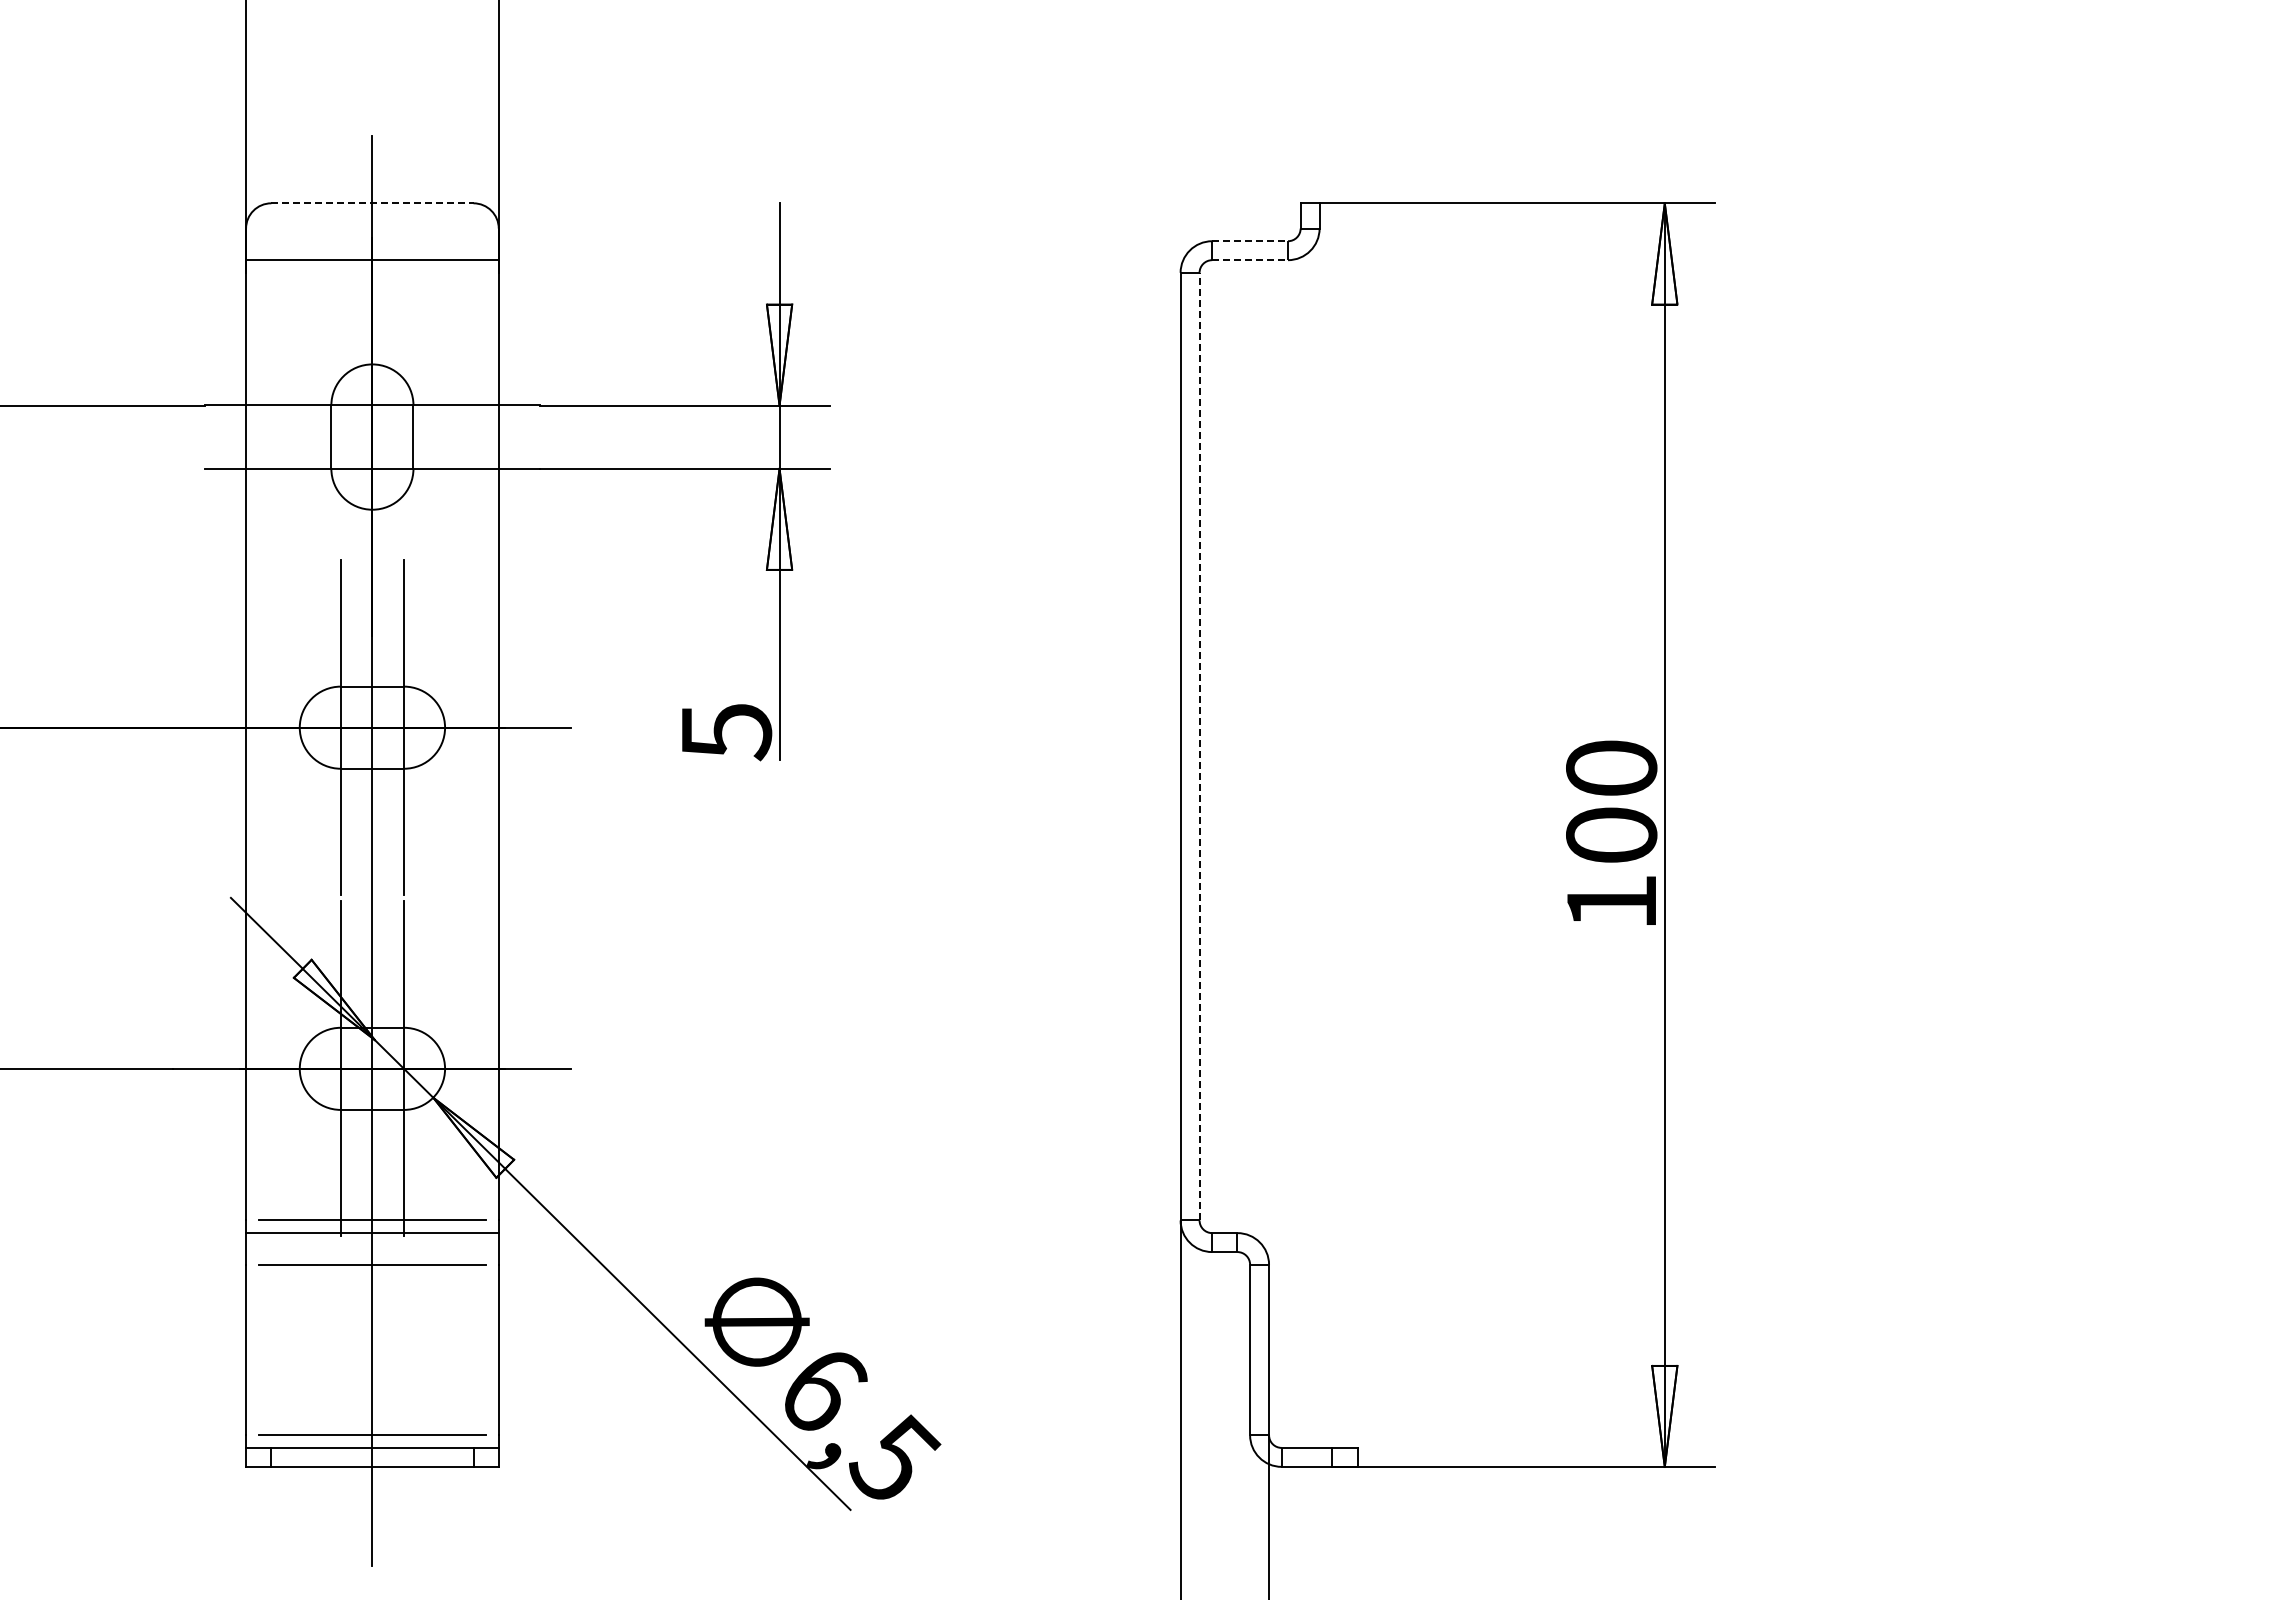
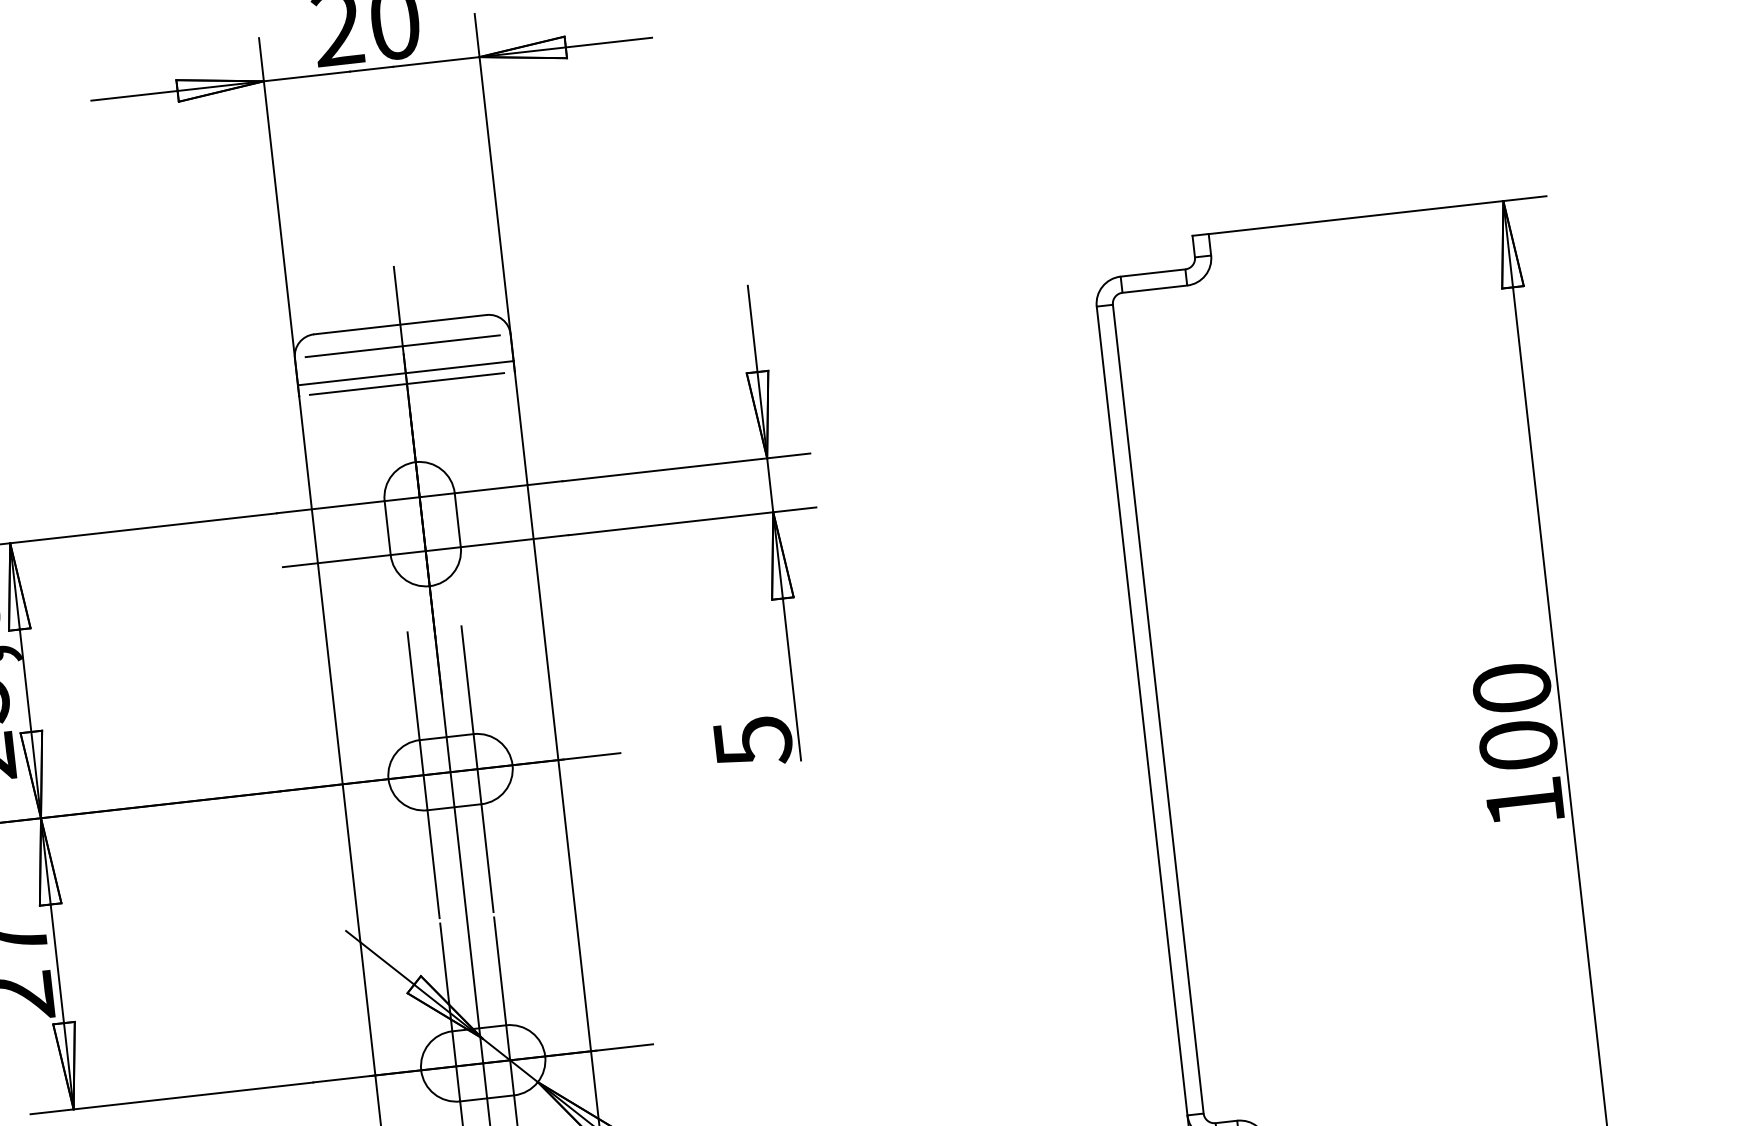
line: (372, 203) -> (400, 324), dashed -> solid
line: (372, 228) -> (402, 346), added
line: (1250, 241) -> (1153, 273), dashed -> solid
line: (1250, 260) -> (1155, 289), dashed -> solid
line: (372, 272) -> (407, 383), added
line: (1199, 746) -> (1158, 709), dashed -> solid

